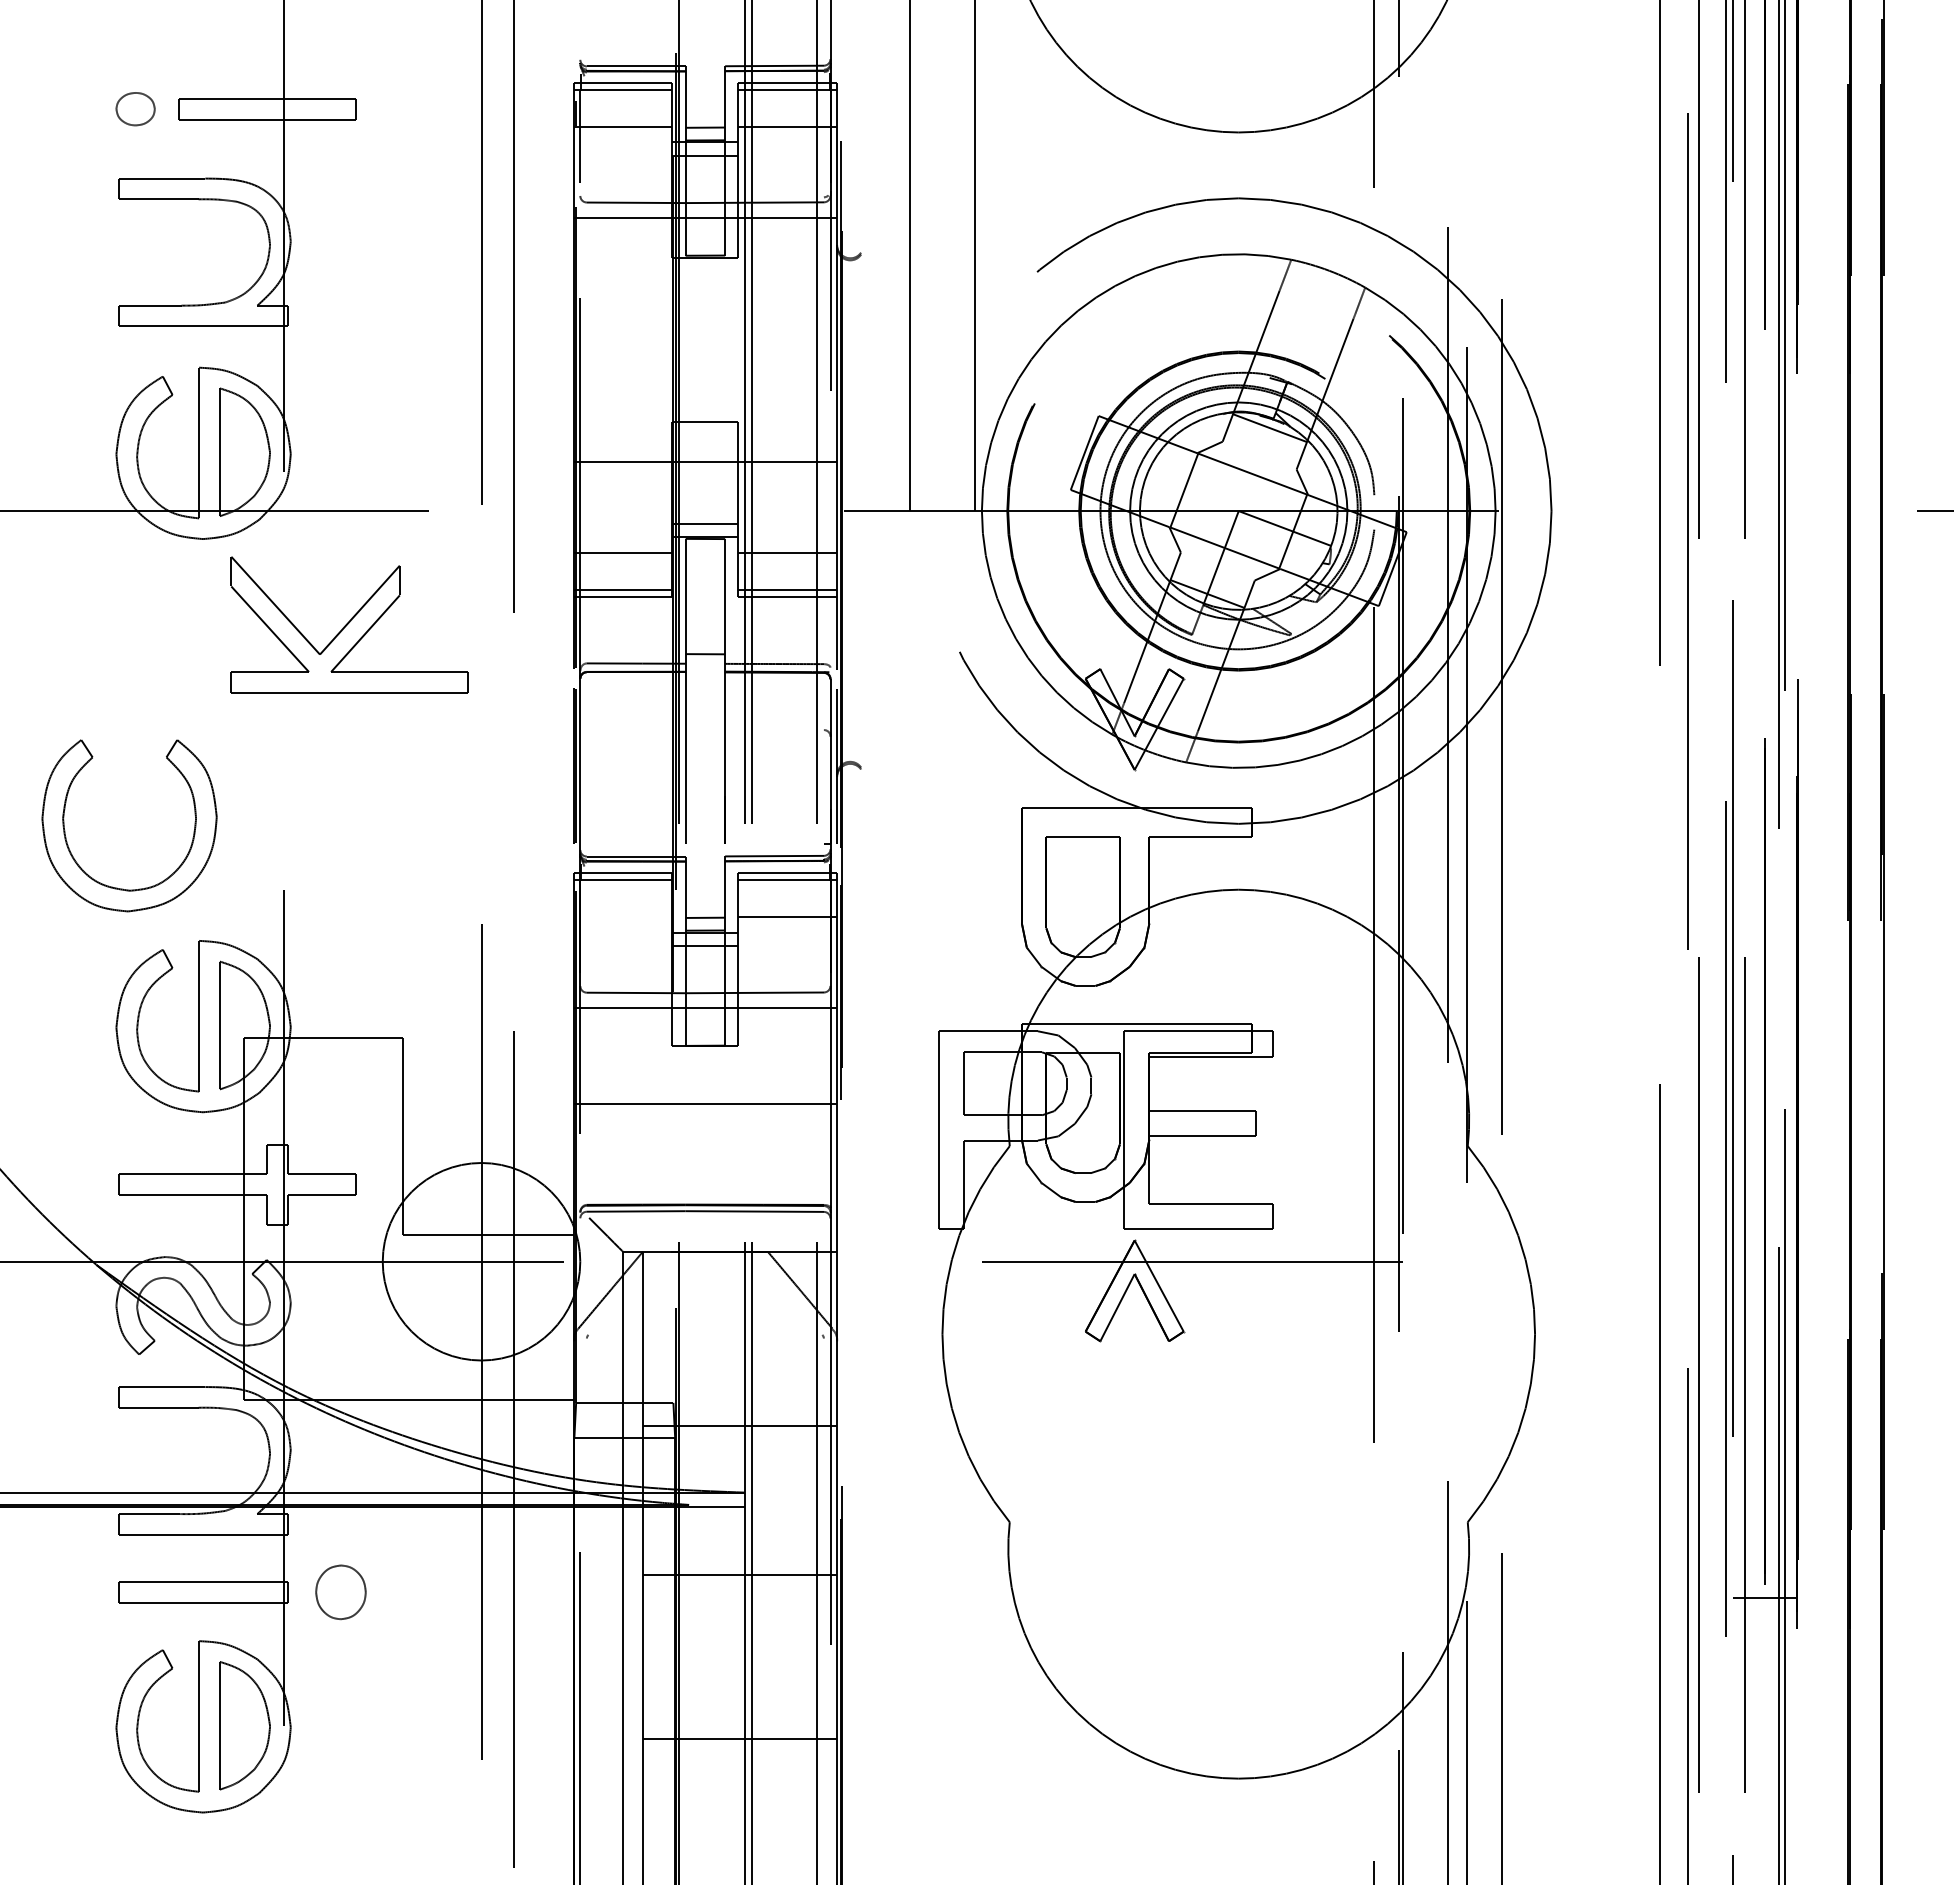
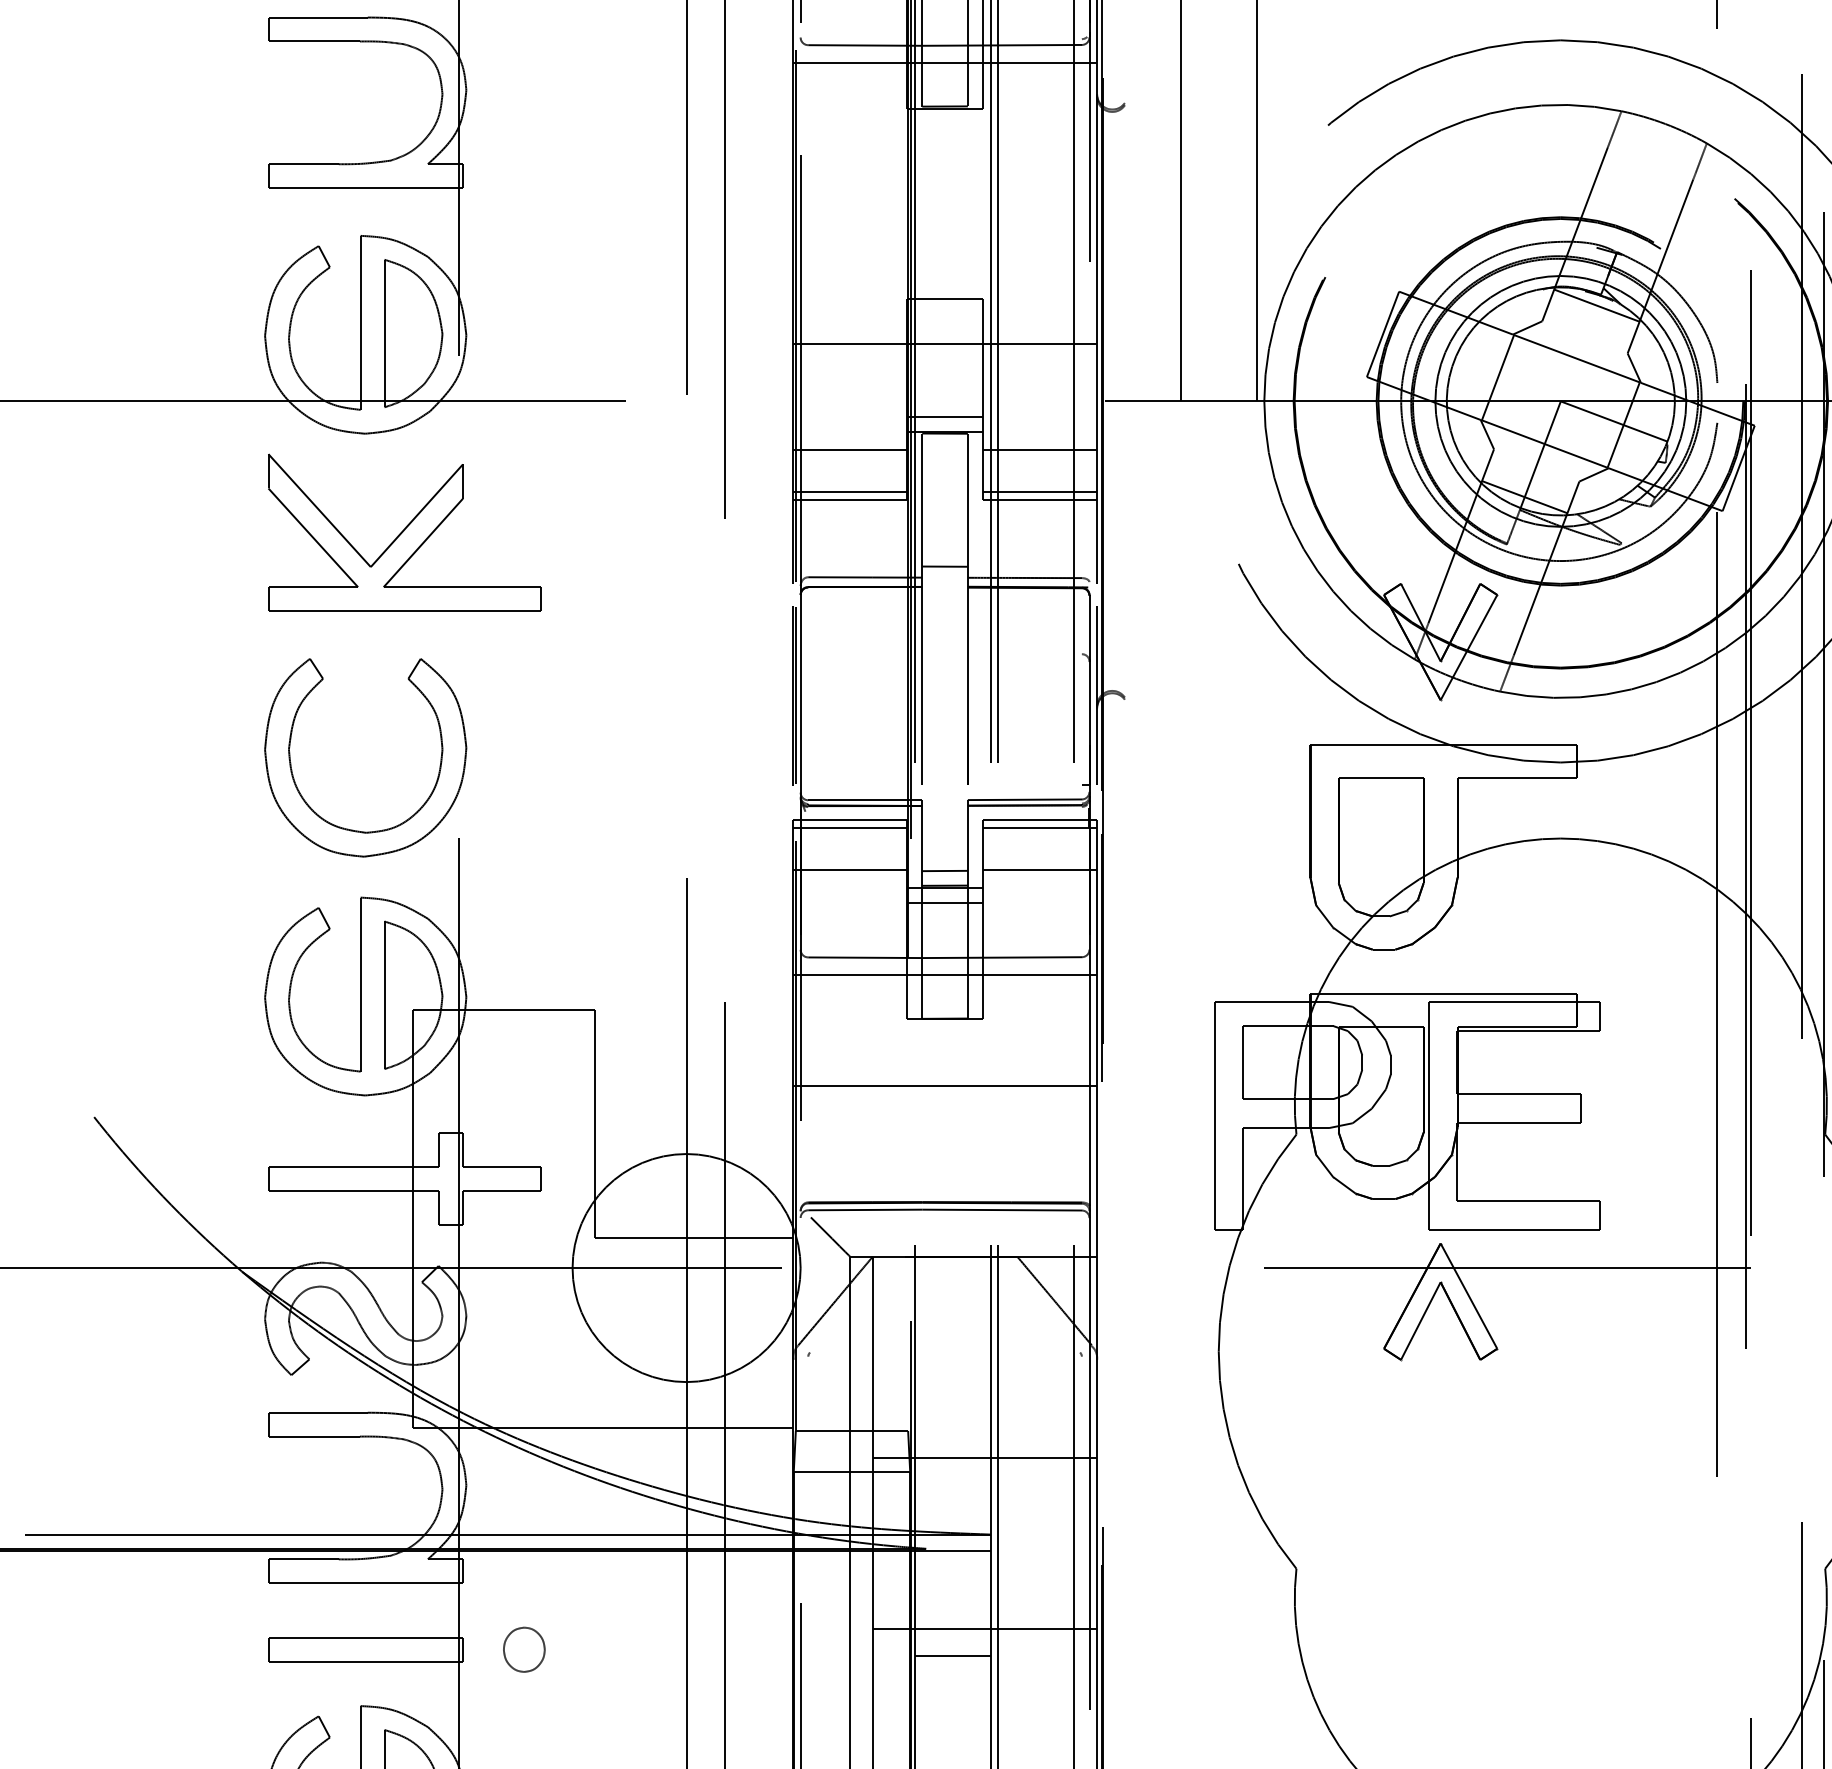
part: (349, 624) -> (404, 532), moved
part: (117, 887) -> (351, 829), moved
line: (622, 916) -> (849, 869), added
part: (340, 1592) -> (523, 1649), size x0.71
line: (711, 1597) -> (952, 1655), added

